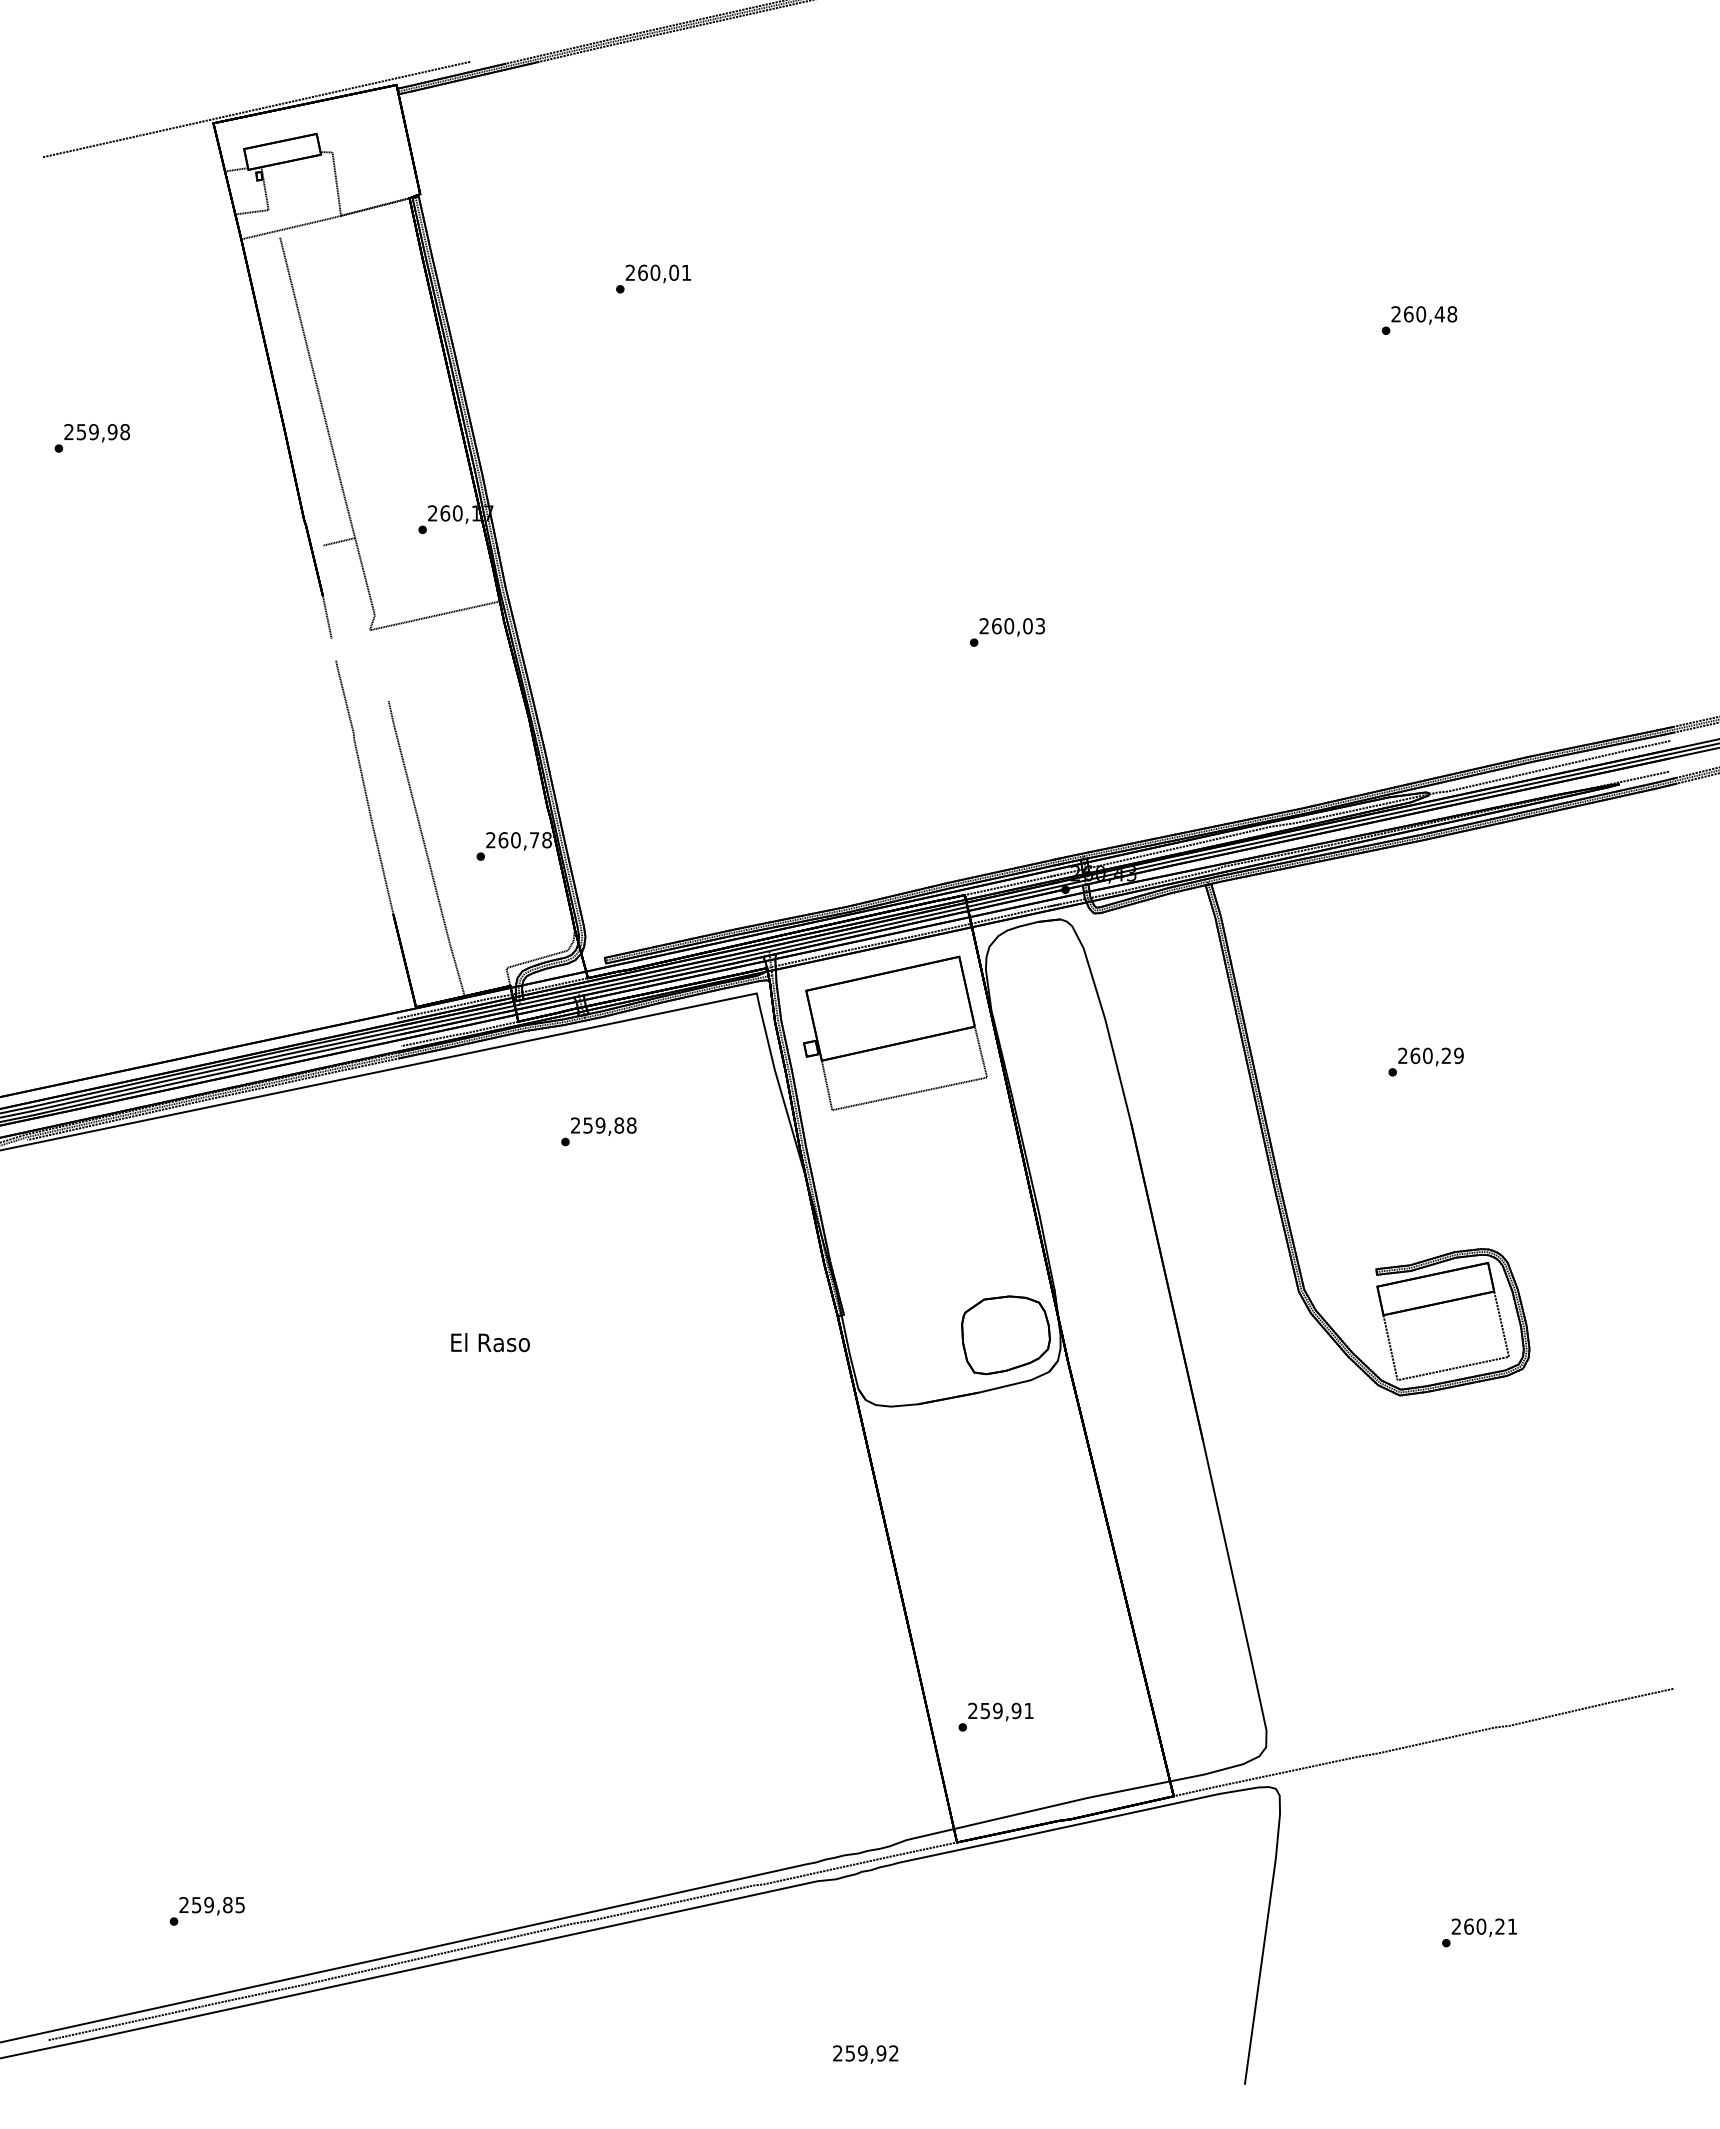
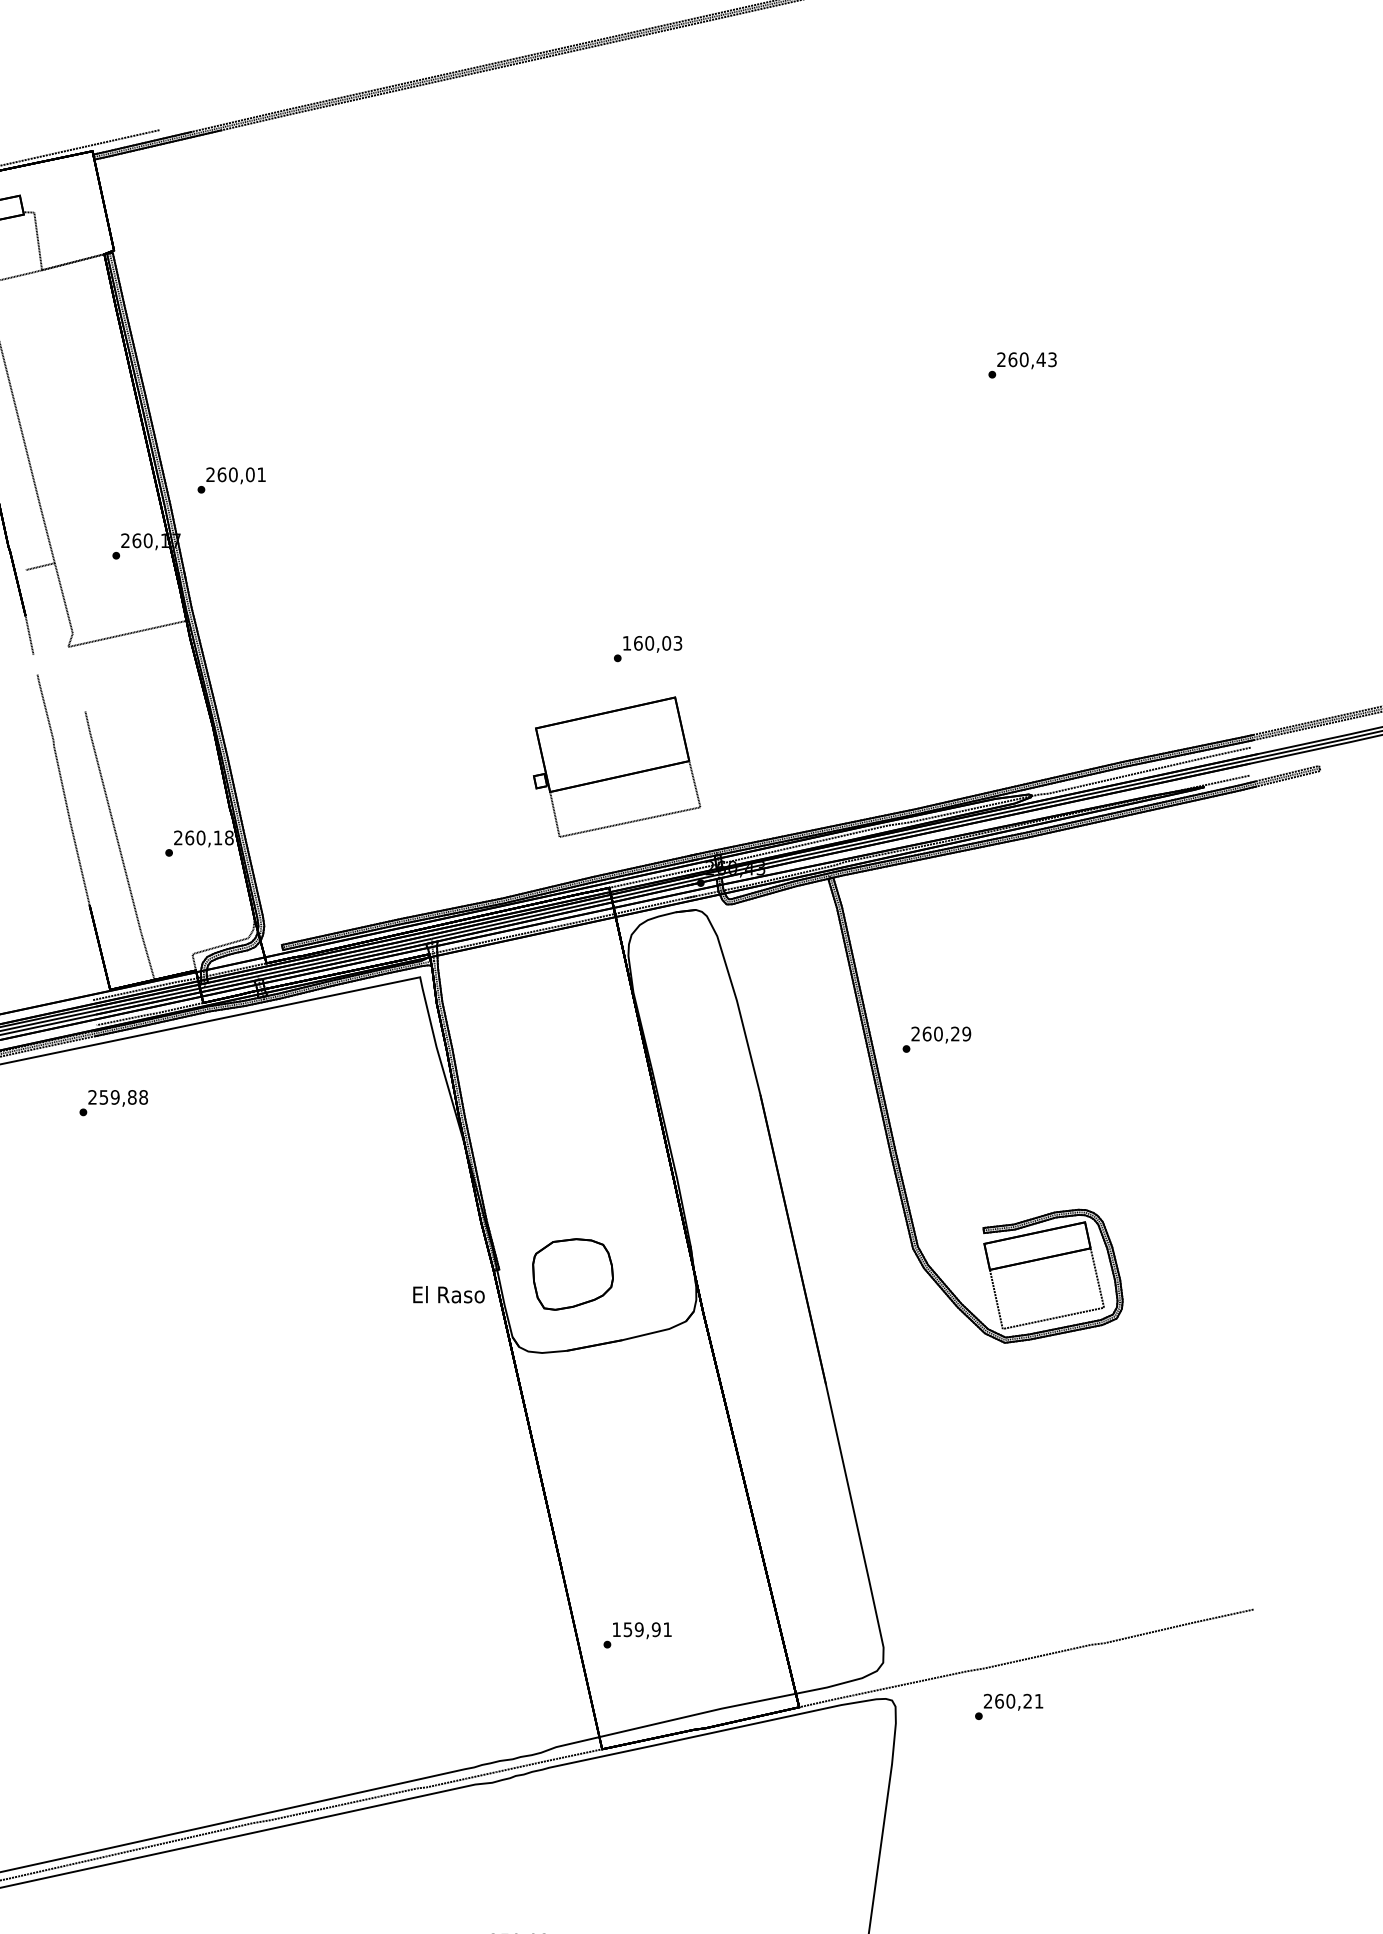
text: (653, 278) -> (231, 479), moved
text: (1452, 314) -> (1052, 359), 260,48 -> 260,43
text: (983, 626) -> (626, 643), 260,03 -> 160,03
text: (534, 840) -> (217, 838), 260,78 -> 260,18
part: (895, 1032) -> (617, 766), moved
text: (1425, 1061) -> (936, 1039), moved
text: (598, 1131) -> (113, 1102), moved
part: (1005, 1335) -> (572, 1274), moved
text: (490, 1342) -> (448, 1294), moved
text: (972, 1710) -> (616, 1629), 259,91 -> 159,91
text: (1479, 1932) -> (1009, 1706), moved

